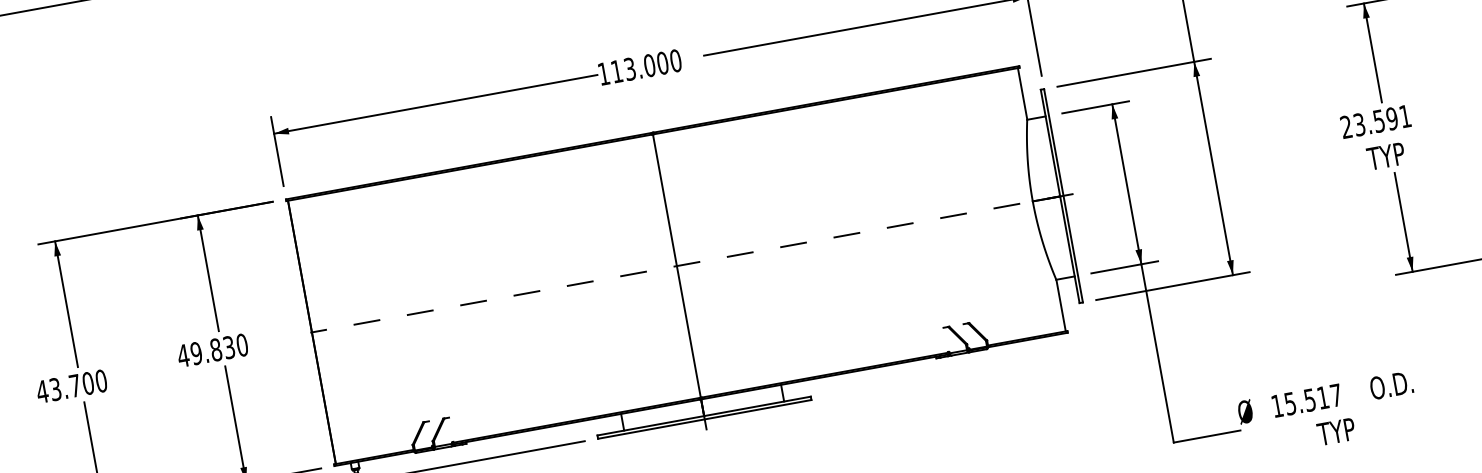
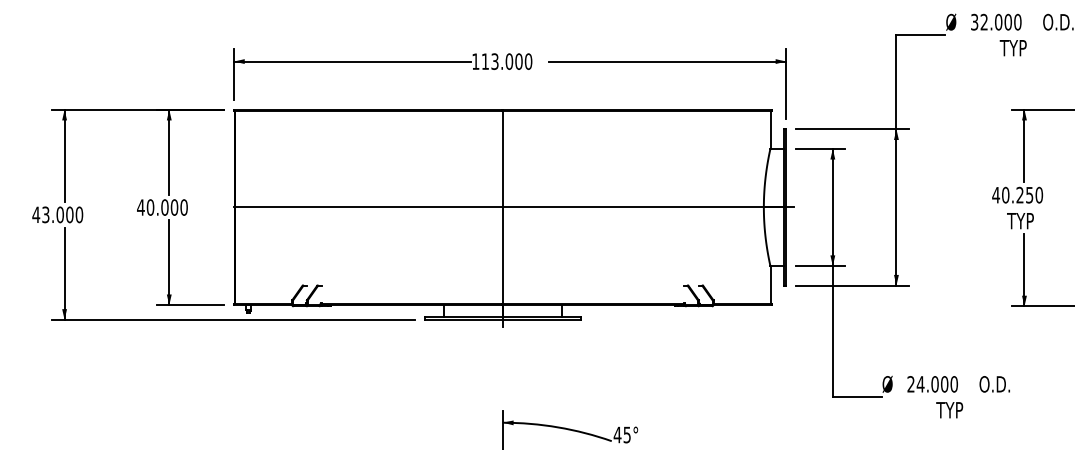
text: (1375, 120) -> (1017, 194), 23.591 -> 40.250
line: (691, 263) -> (513, 207), dashed -> solid
text: (212, 350) -> (162, 207), 49.830 -> 40.000
text: (74, 385) -> (59, 214), 43.700 -> 43.000
text: (1306, 401) -> (932, 384), 15.517 -> 24.000

